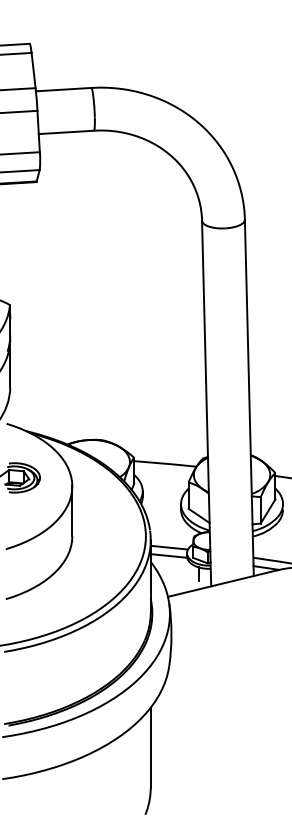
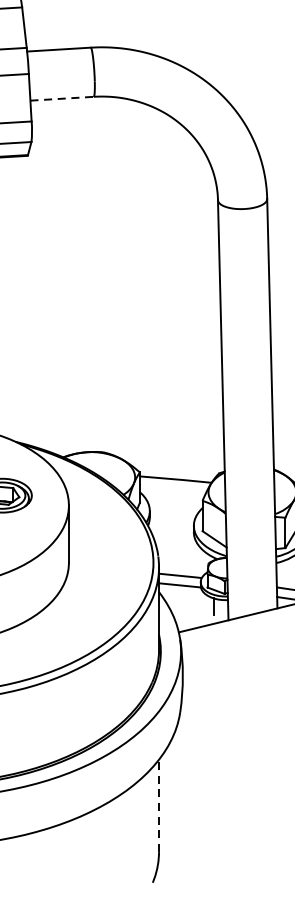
line: (66, 132) -> (62, 98), solid -> dashed
line: (150, 747) -> (158, 805), solid -> dashed

